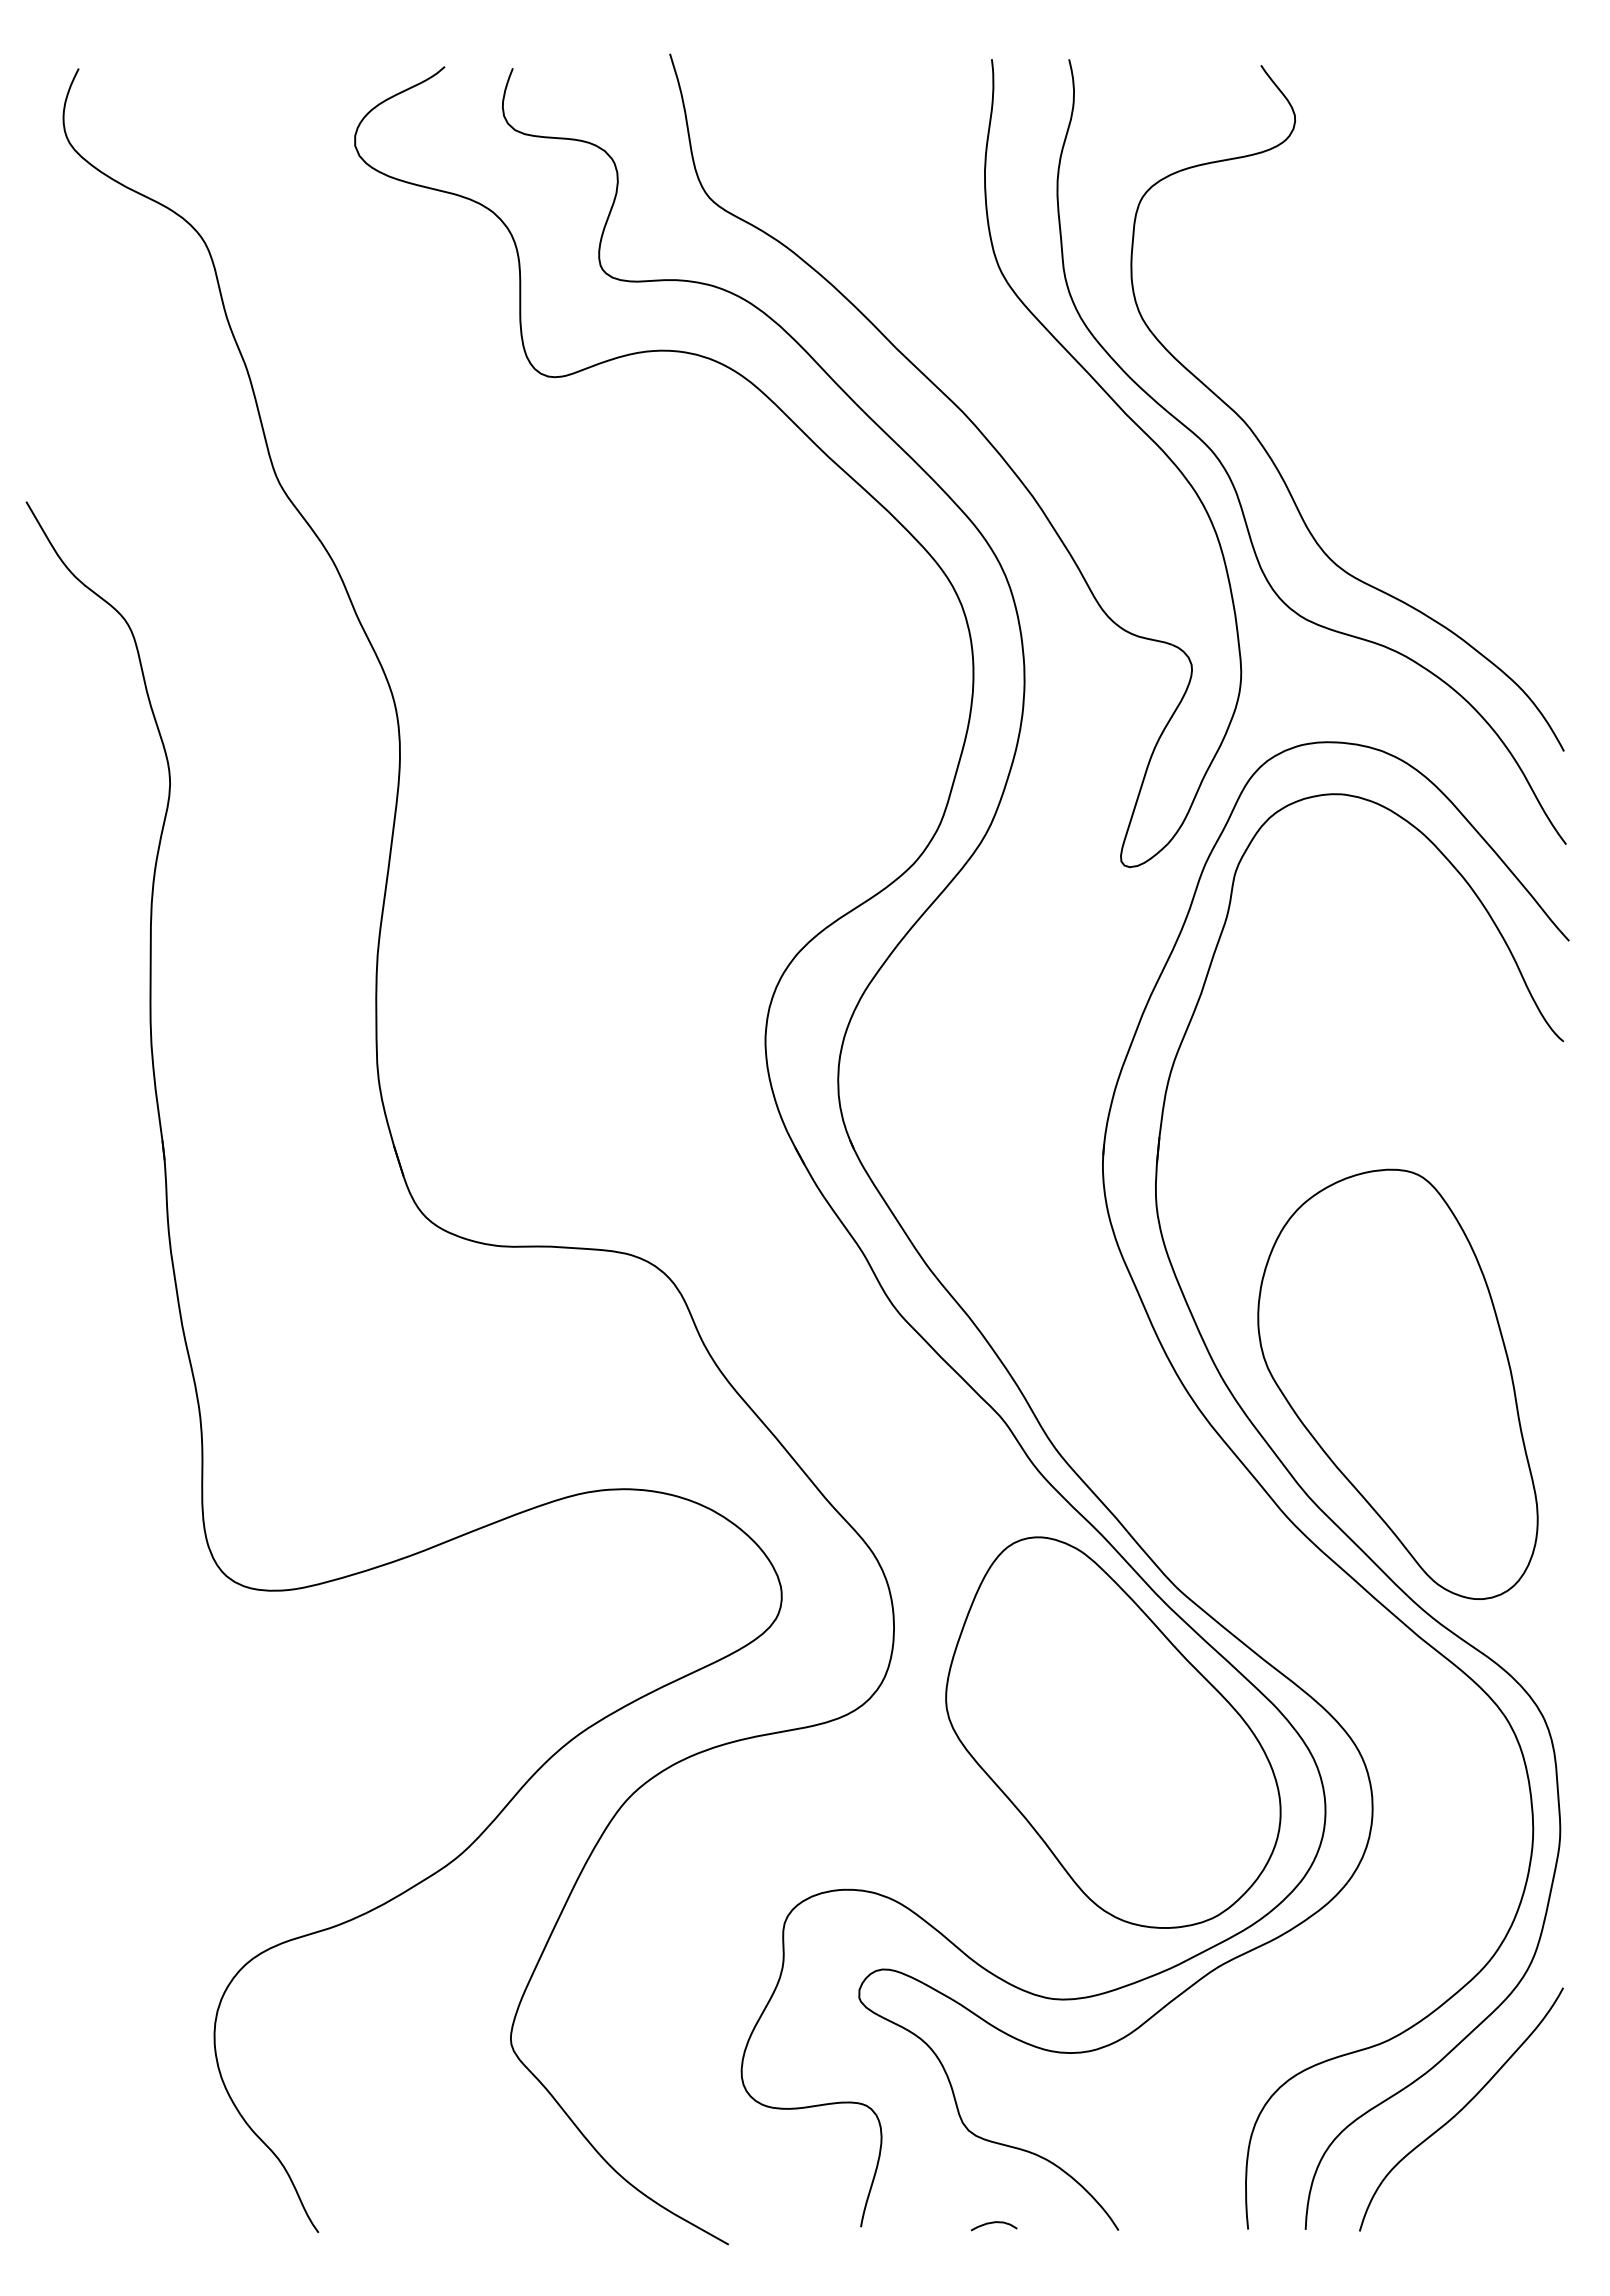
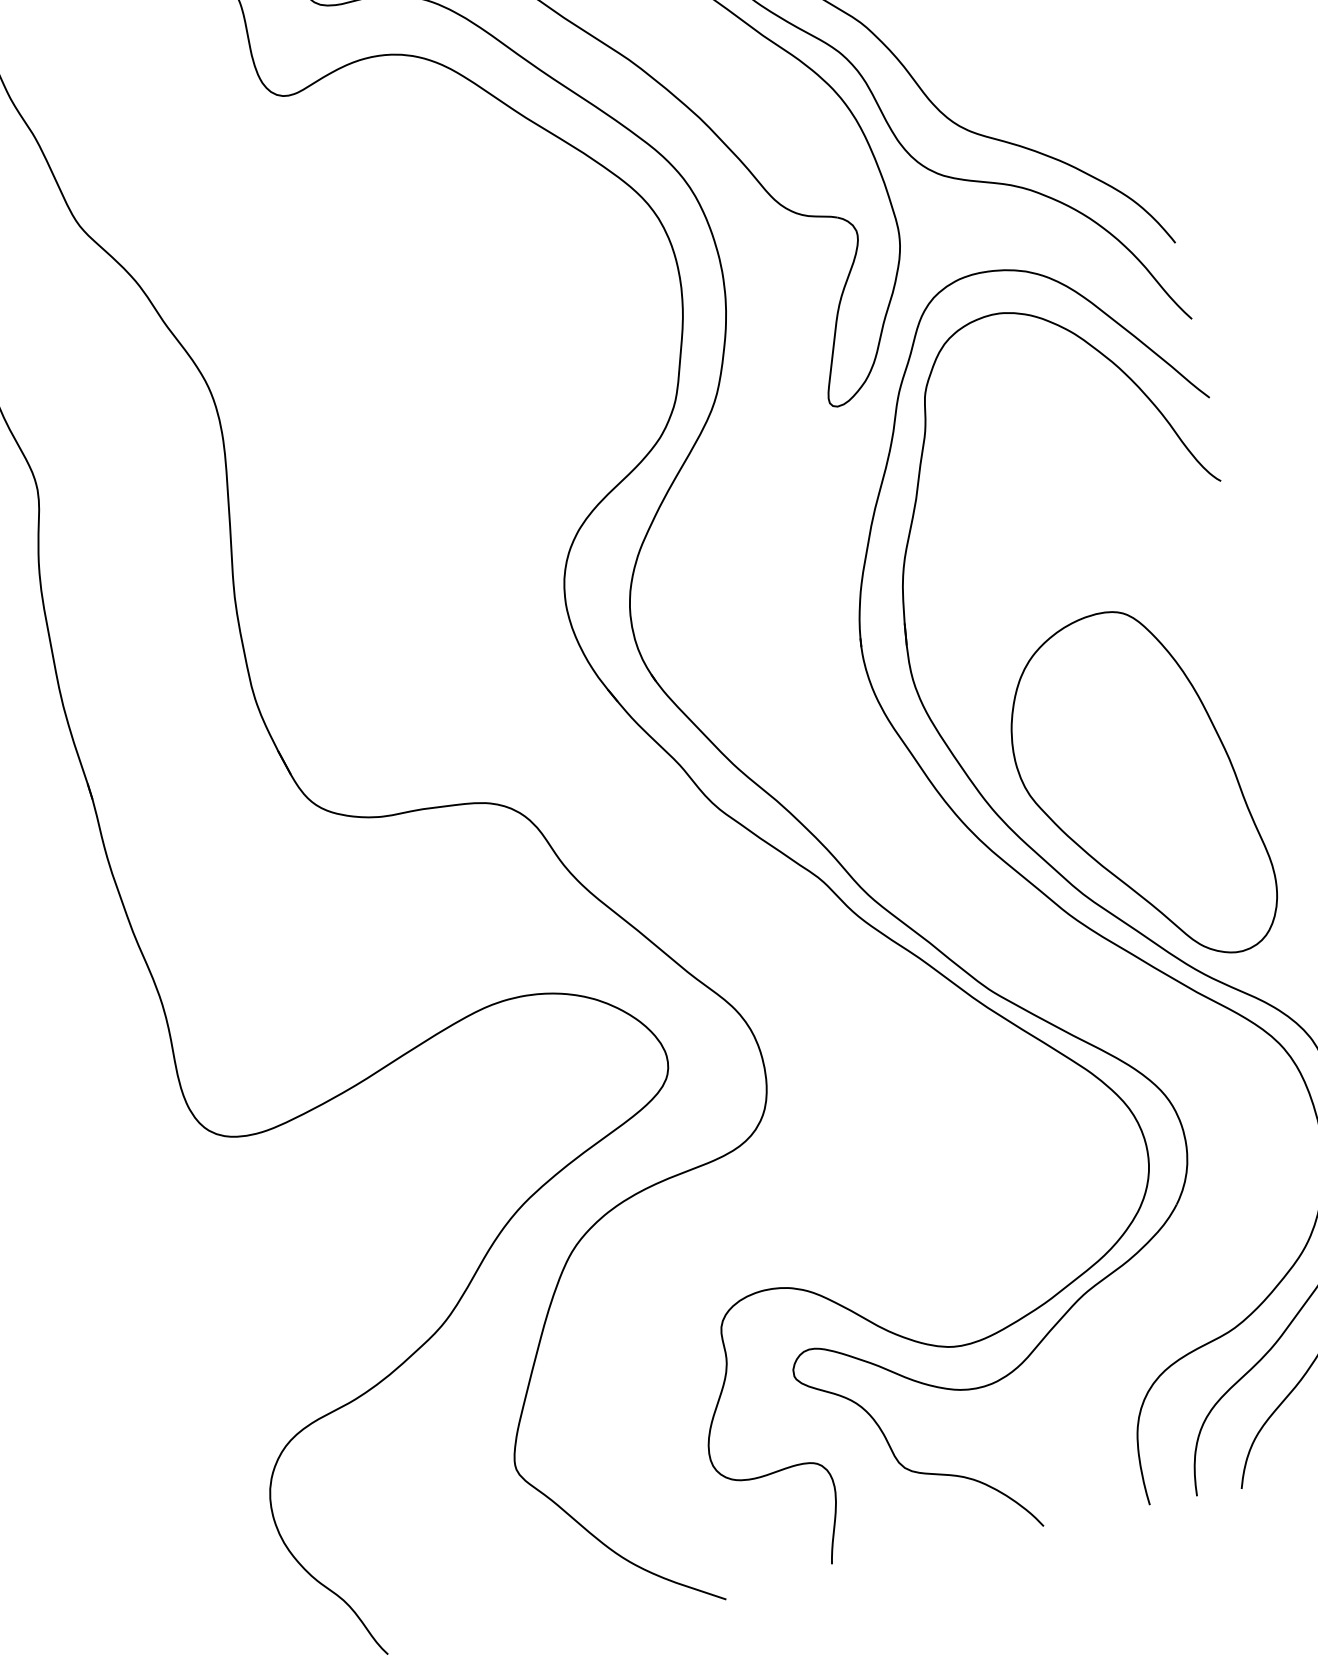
part: (1113, 1732) -> (960, 1118), removed
curve: (993, 2223) -> (940, 1540), removed

